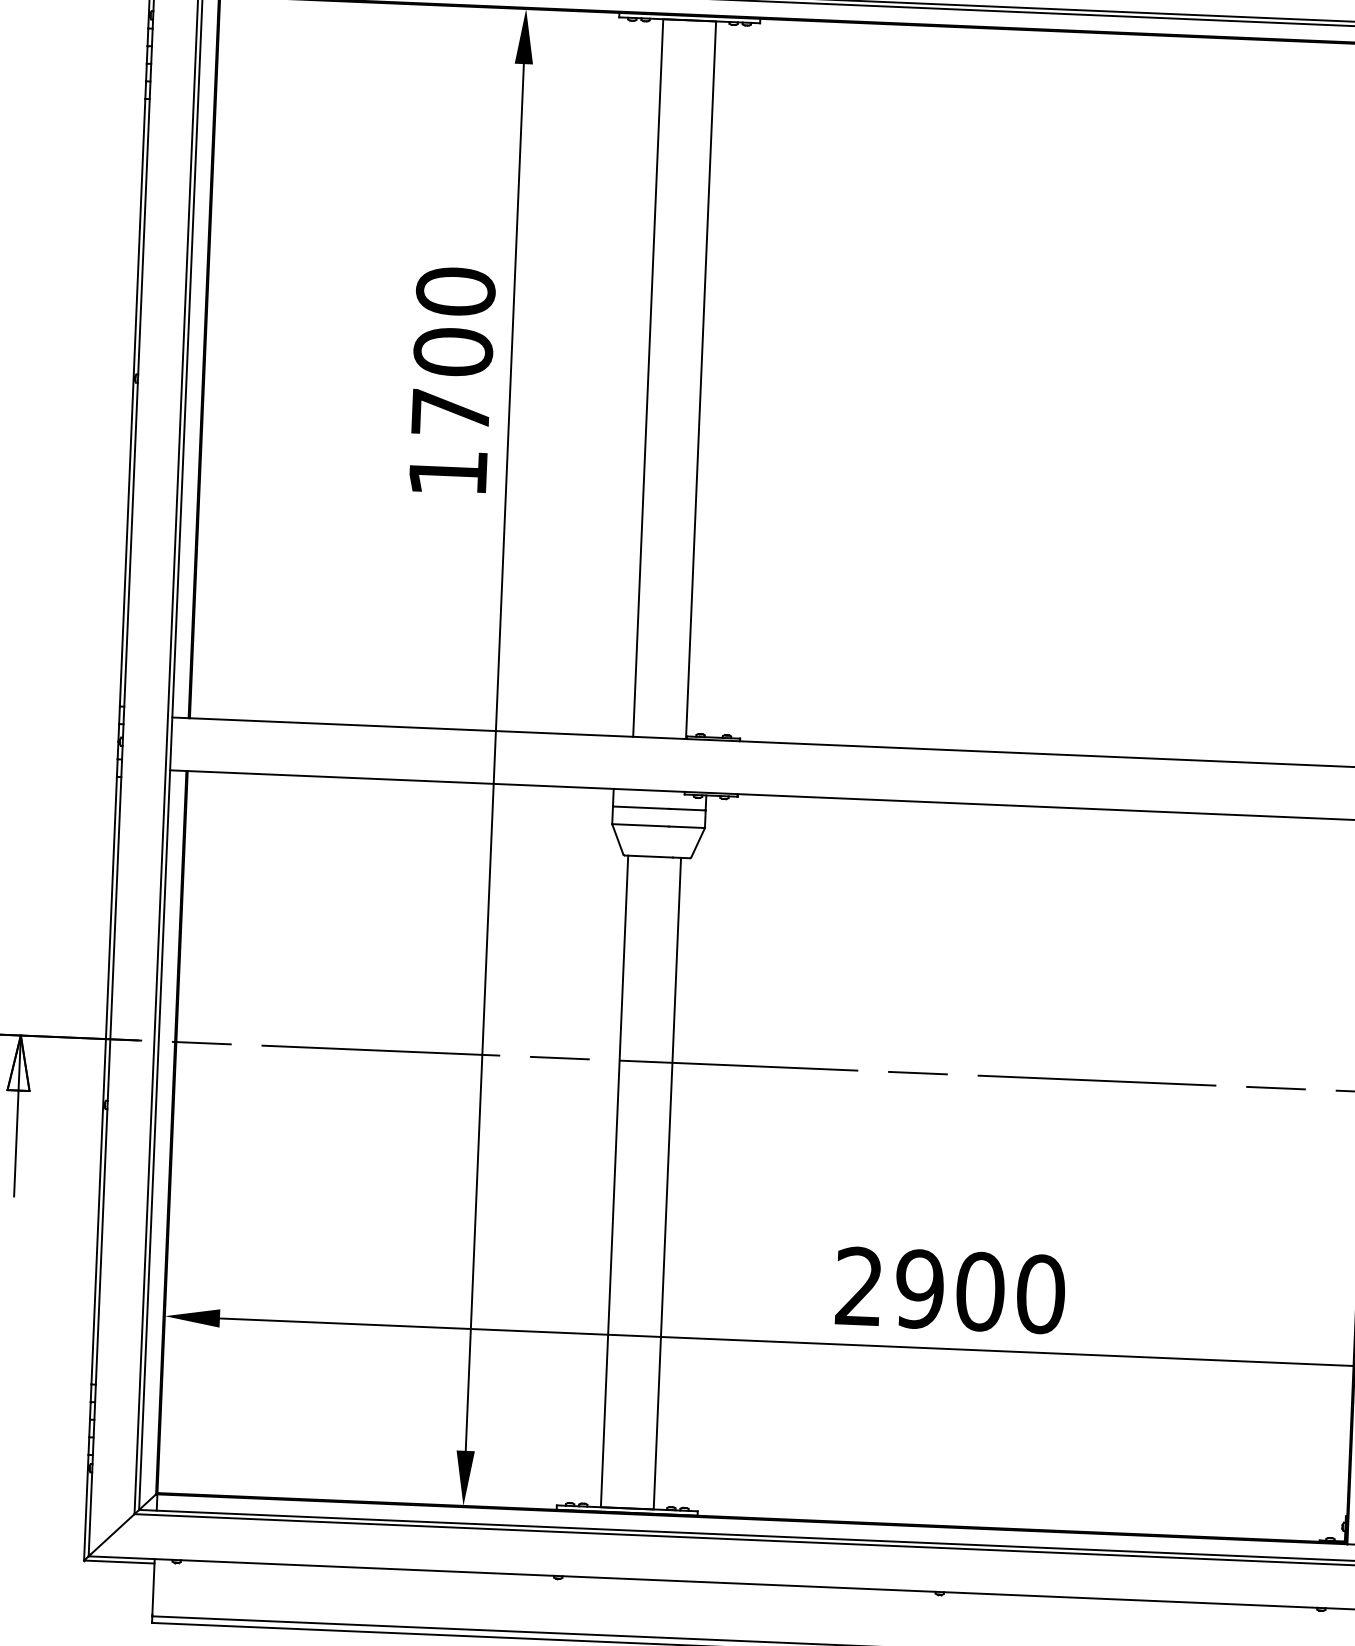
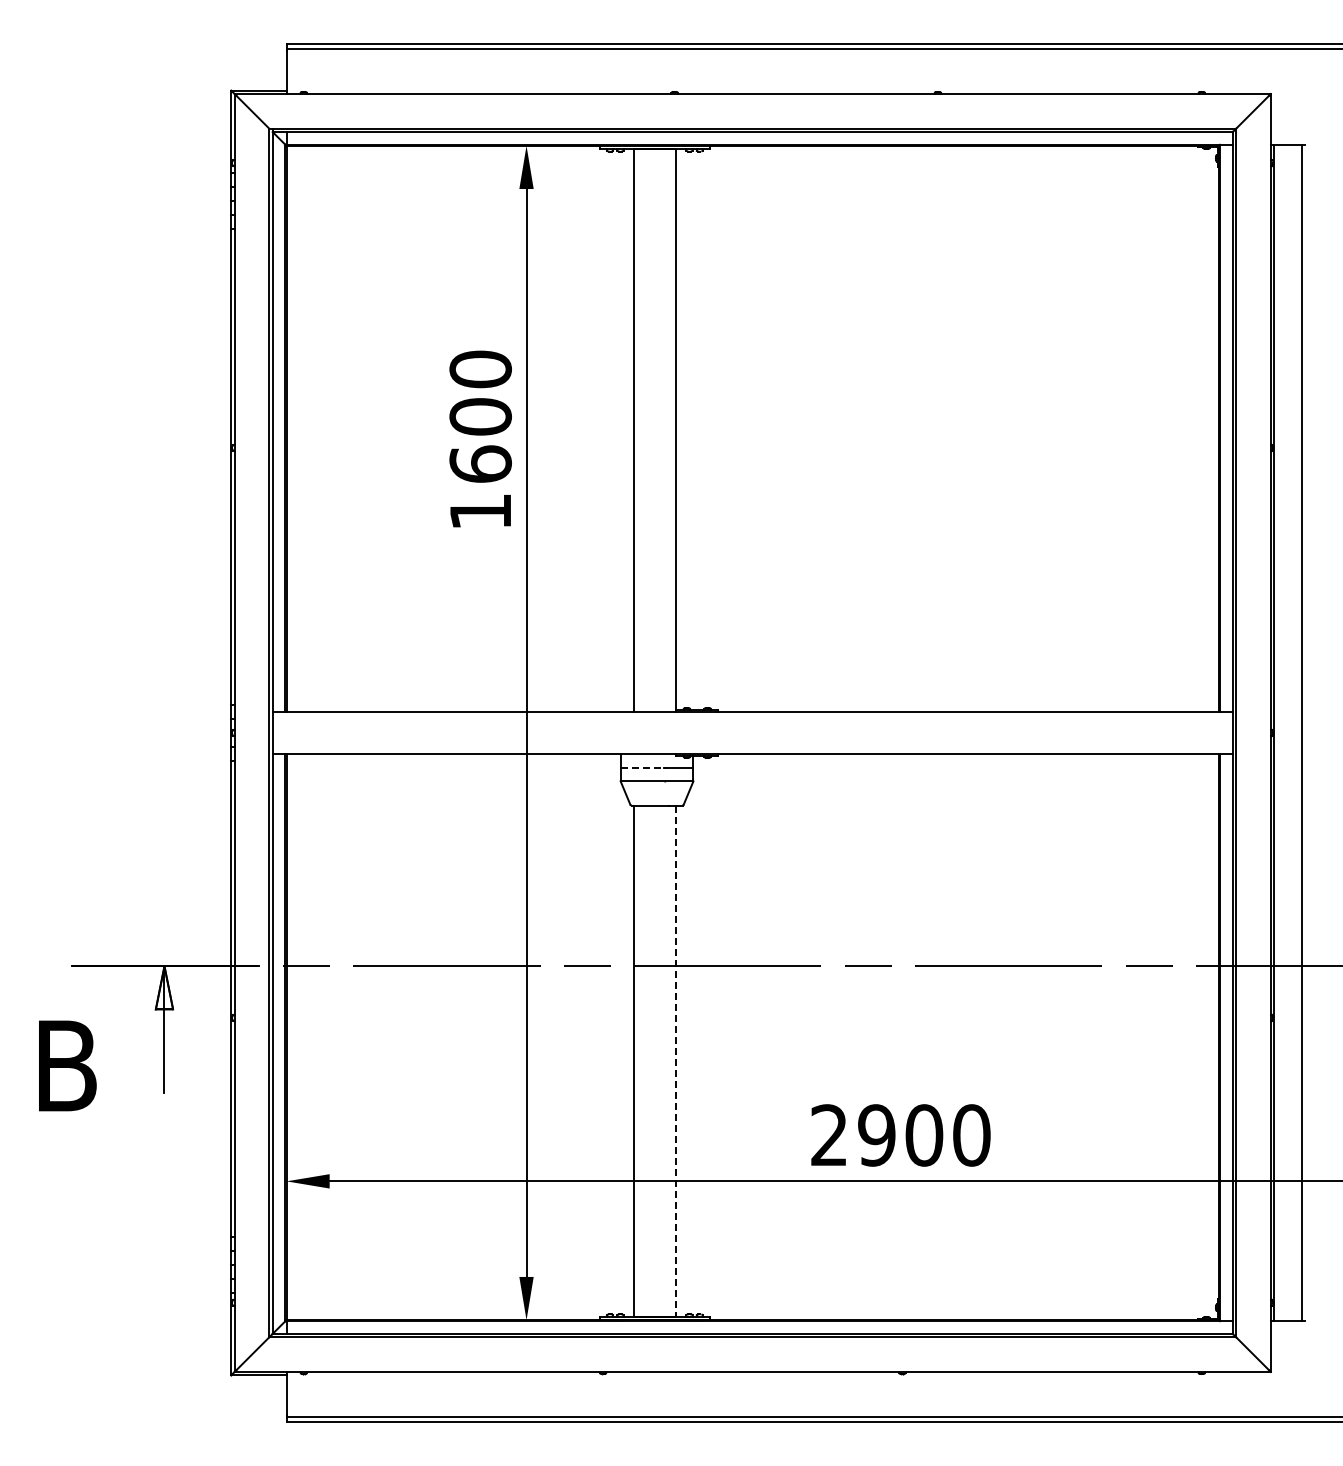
text: (450, 411) -> (480, 463), 1700 -> 1600
line: (640, 807) -> (642, 767), solid -> dashed
line: (667, 1184) -> (675, 1061), solid -> dashed

